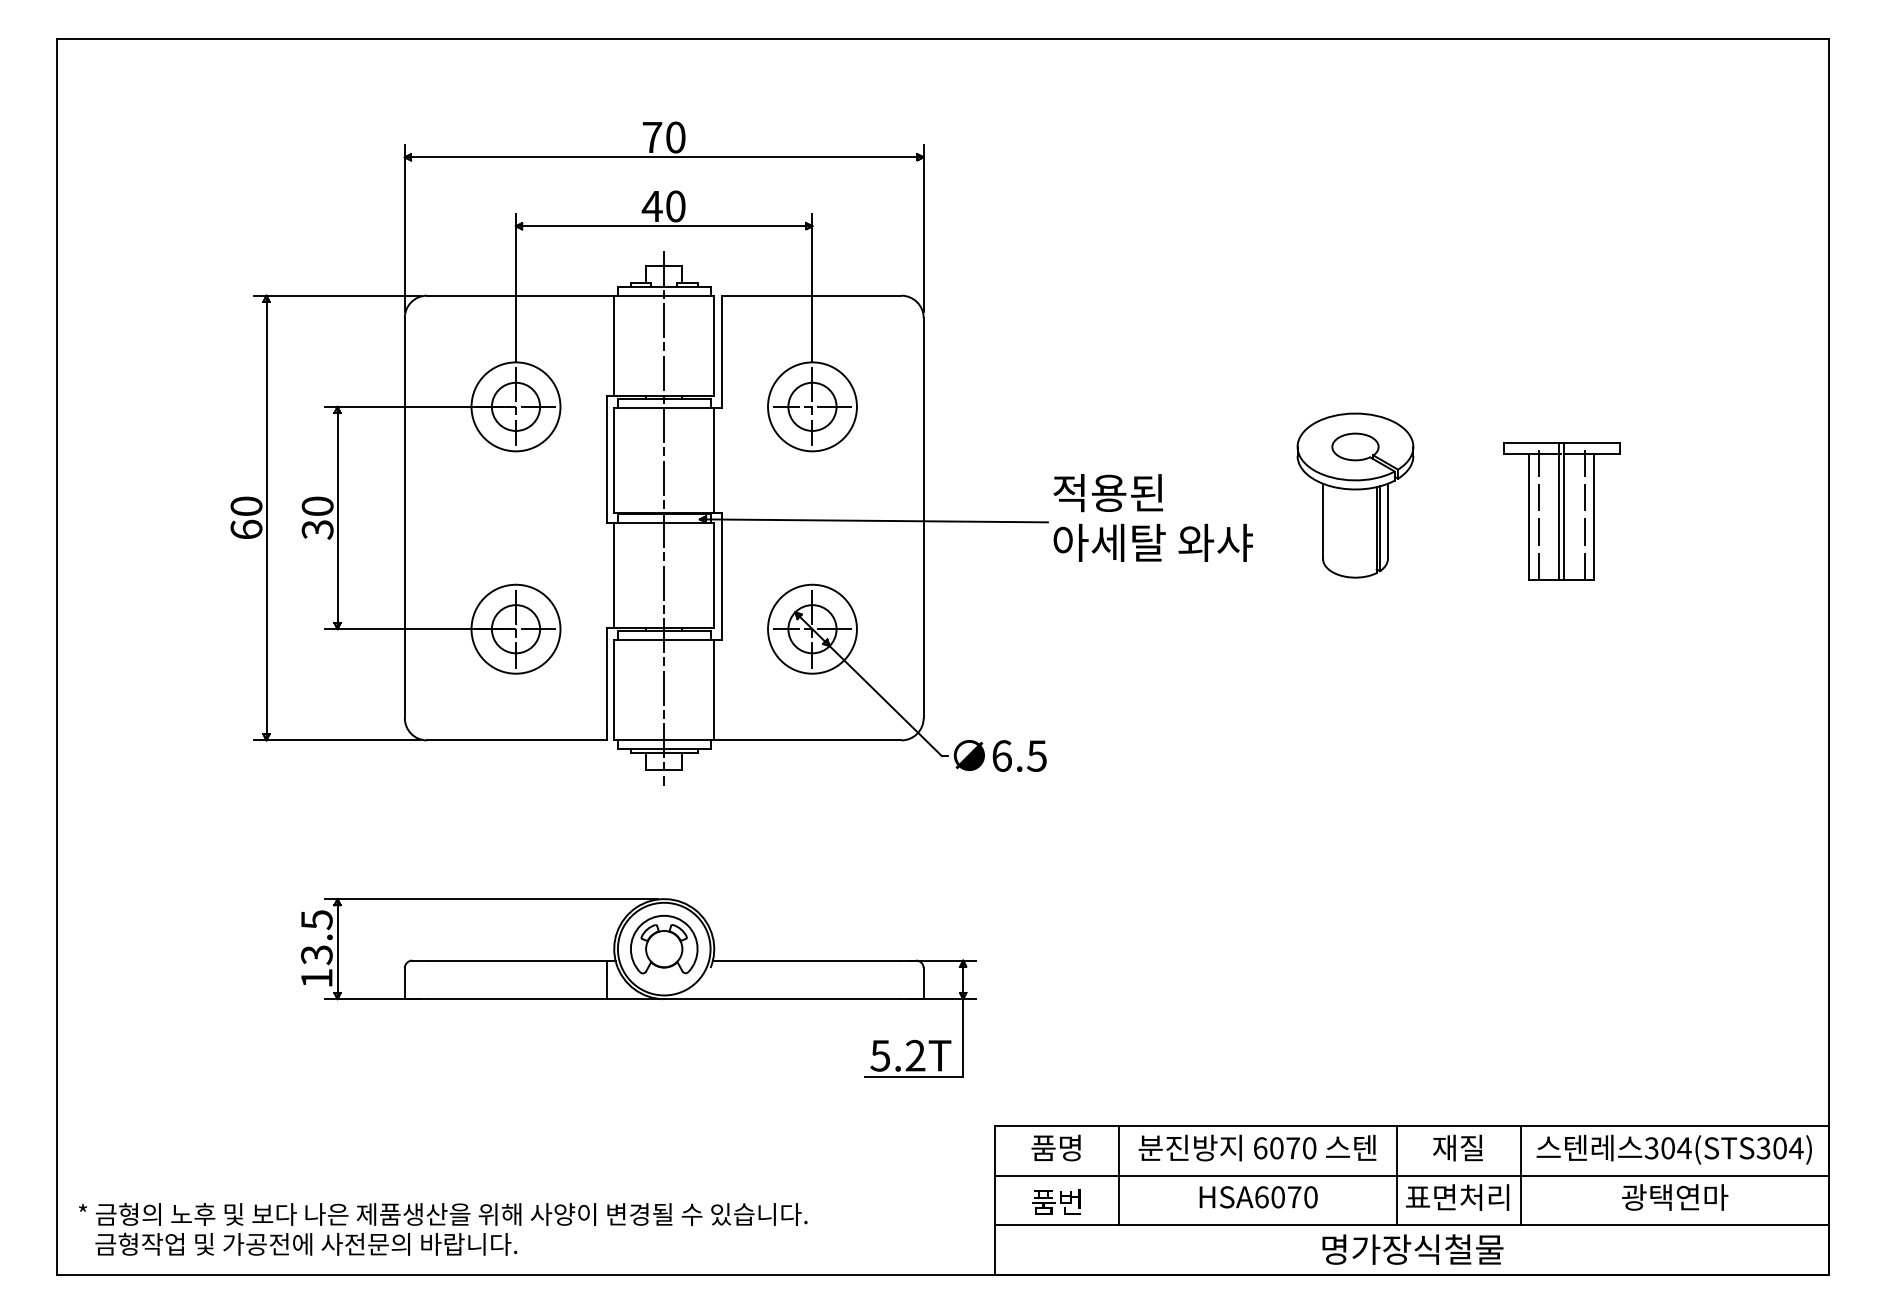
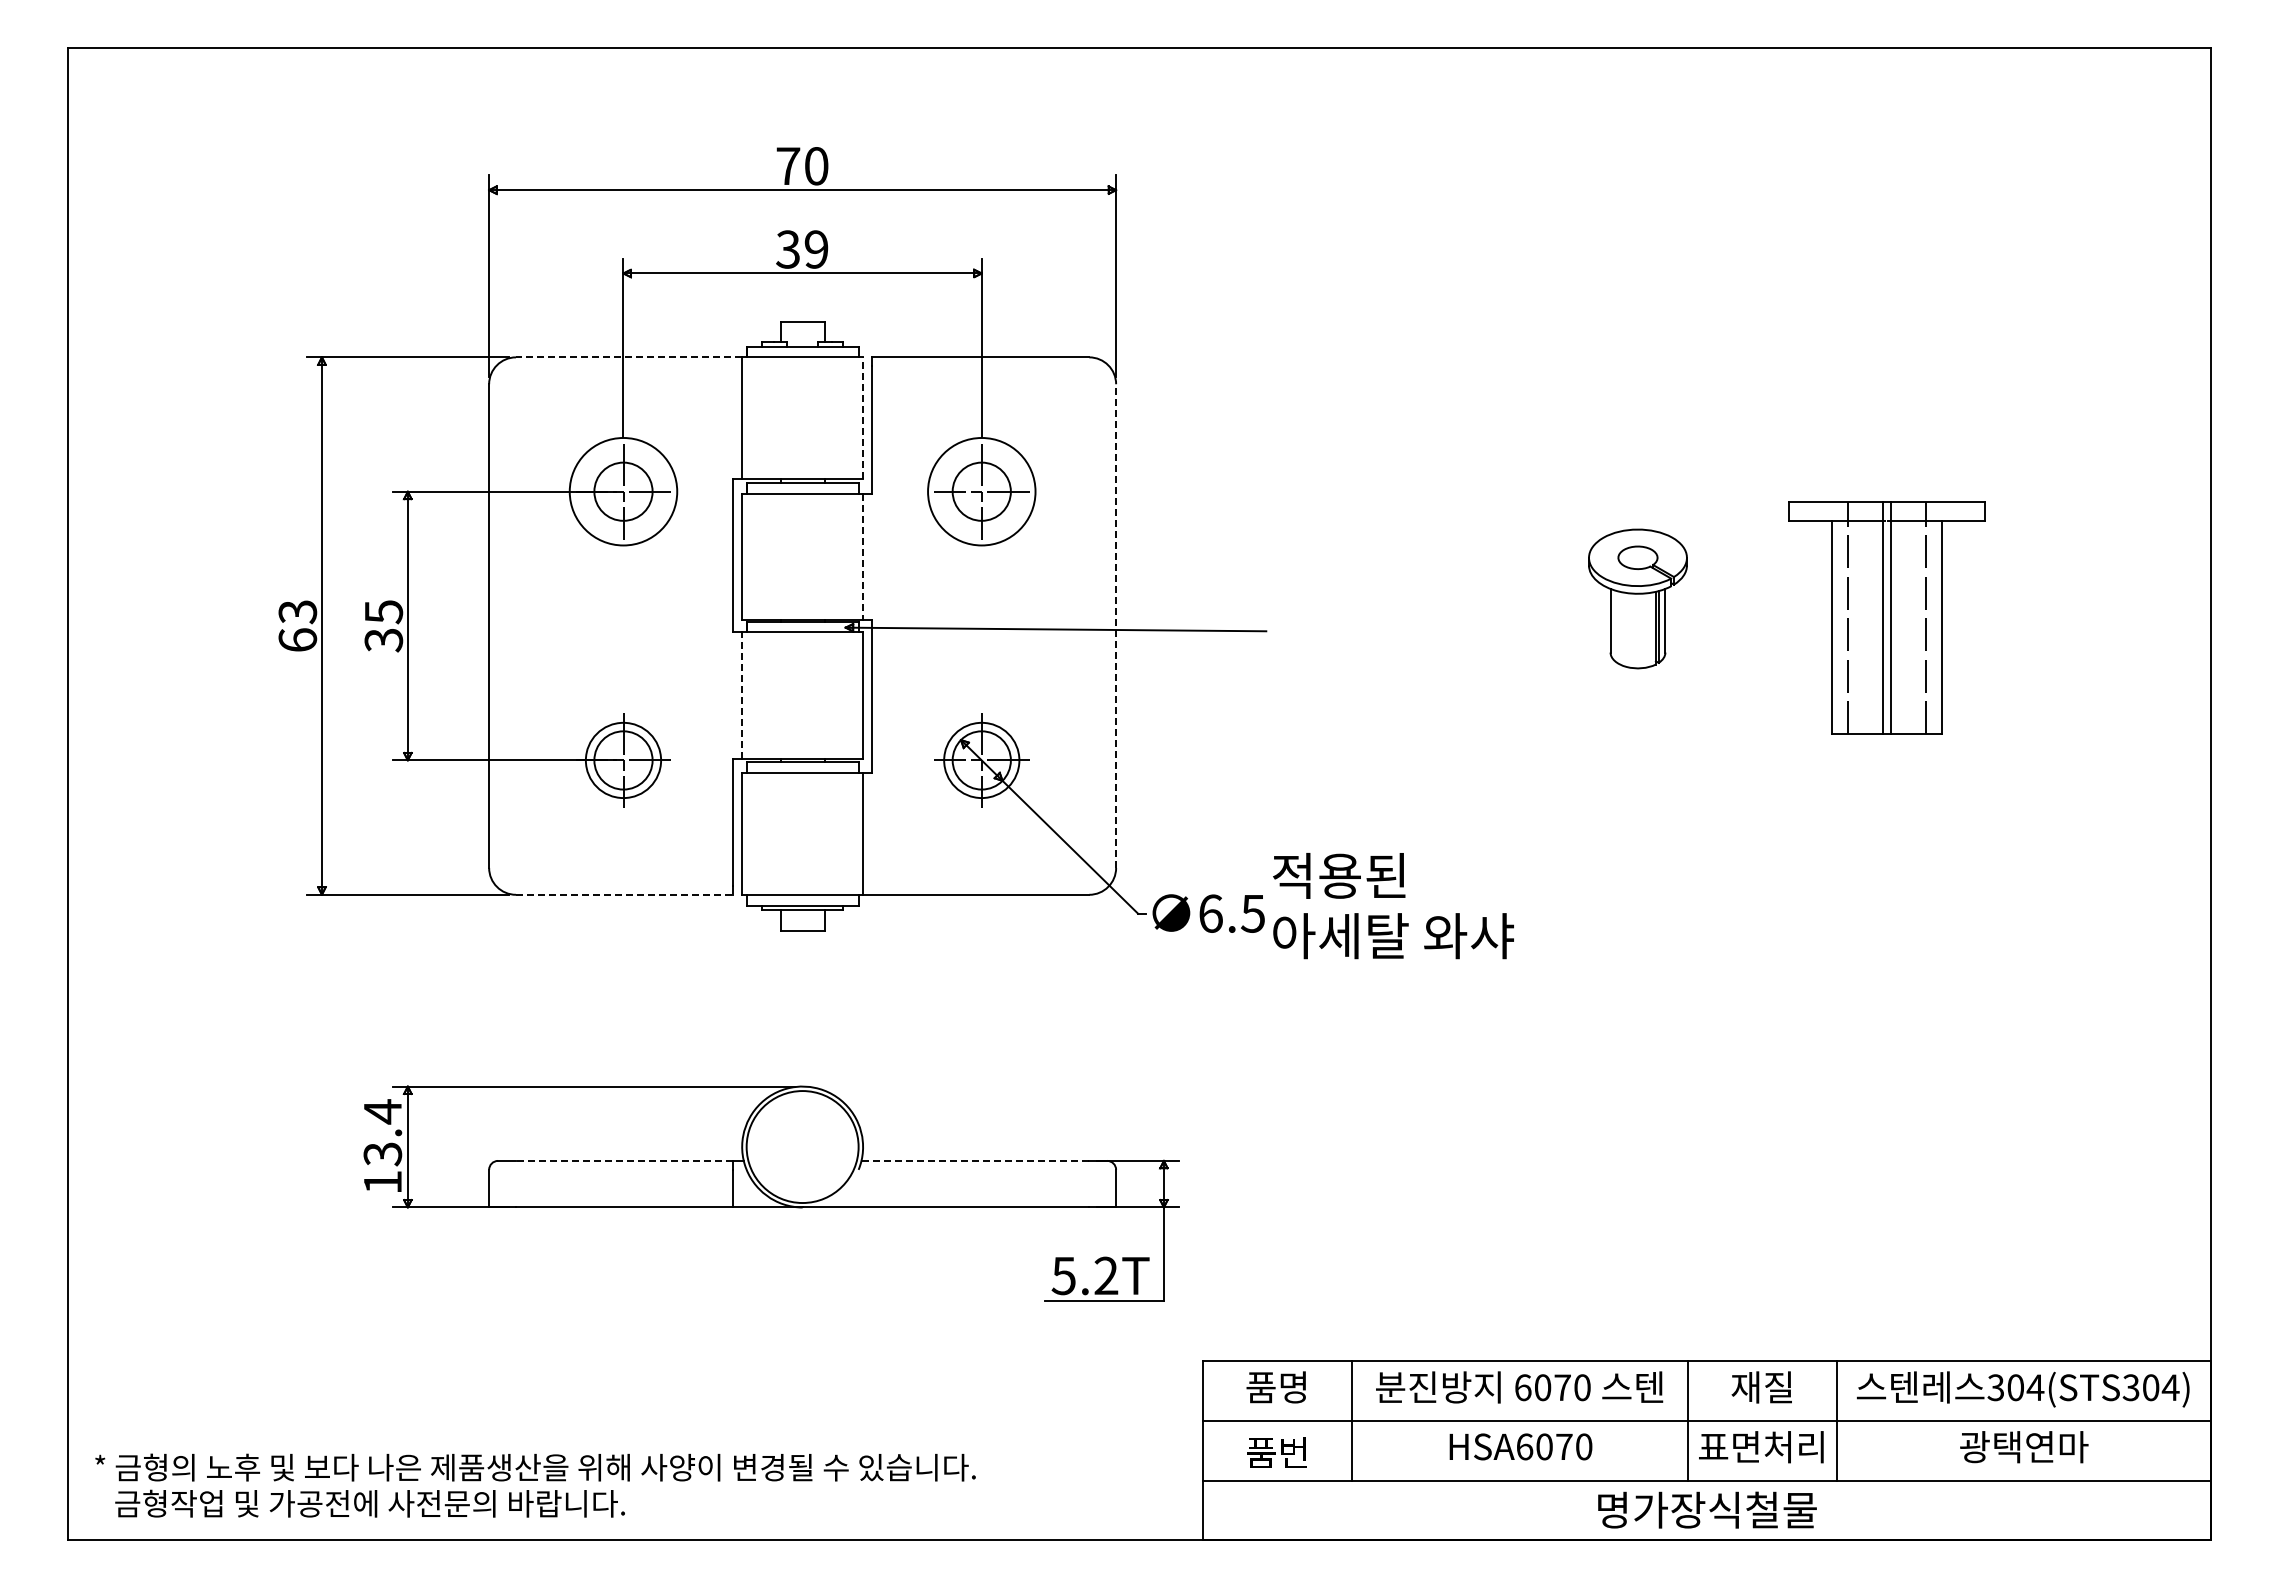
text: (663, 206) -> (801, 249), 40 -> 39
line: (520, 295) -> (628, 357), solid -> dashed
line: (714, 346) -> (863, 418), solid -> dashed
line: (714, 461) -> (863, 557), solid -> dashed
part: (1355, 495) -> (1637, 598), size x0.7
text: (246, 506) -> (297, 612), 60 -> 63
text: (317, 506) -> (383, 612), 30 -> 35
part: (1561, 510) -> (1886, 617), size x1.4
line: (664, 517) -> (802, 625), removed
line: (923, 518) -> (1116, 626), solid -> dashed
text: (1153, 518) -> (1393, 906), moved
line: (614, 575) -> (742, 695), solid -> dashed
circle: (516, 629) -> (623, 760), size x0.7
circle: (812, 629) -> (981, 760), size x0.7
line: (516, 740) -> (624, 894), solid -> dashed
text: (317, 919) -> (383, 1111), 13.5 -> 13.4
part: (664, 944) -> (802, 1141), removed
line: (516, 960) -> (624, 1160), solid -> dashed
line: (807, 960) -> (975, 1160), solid -> dashed

